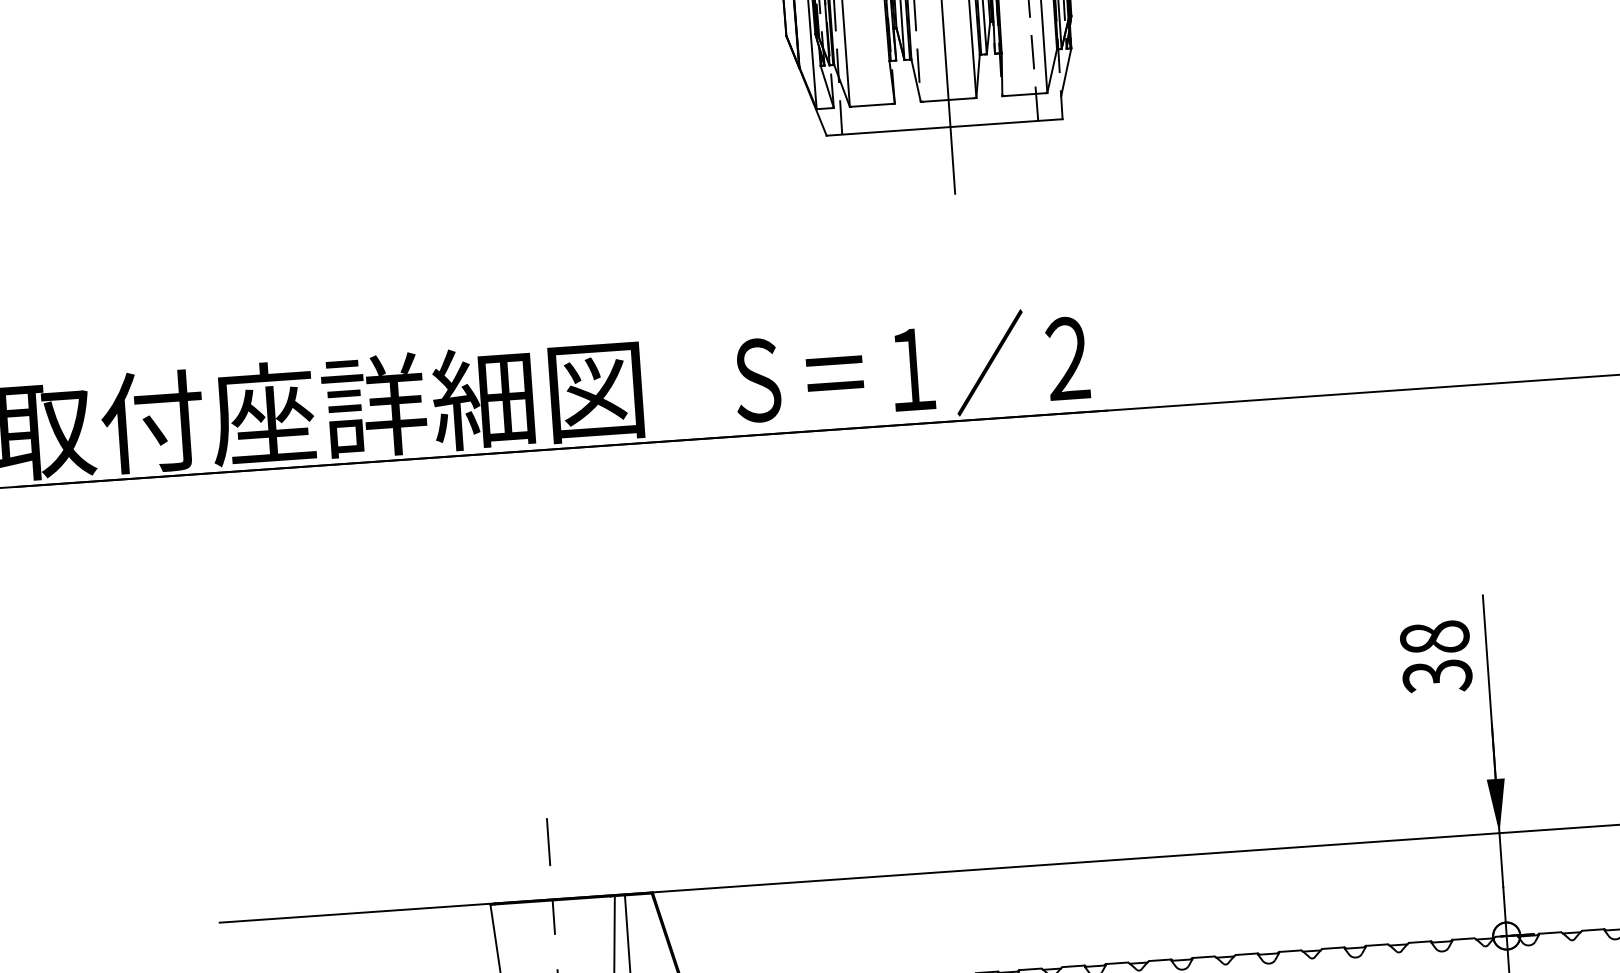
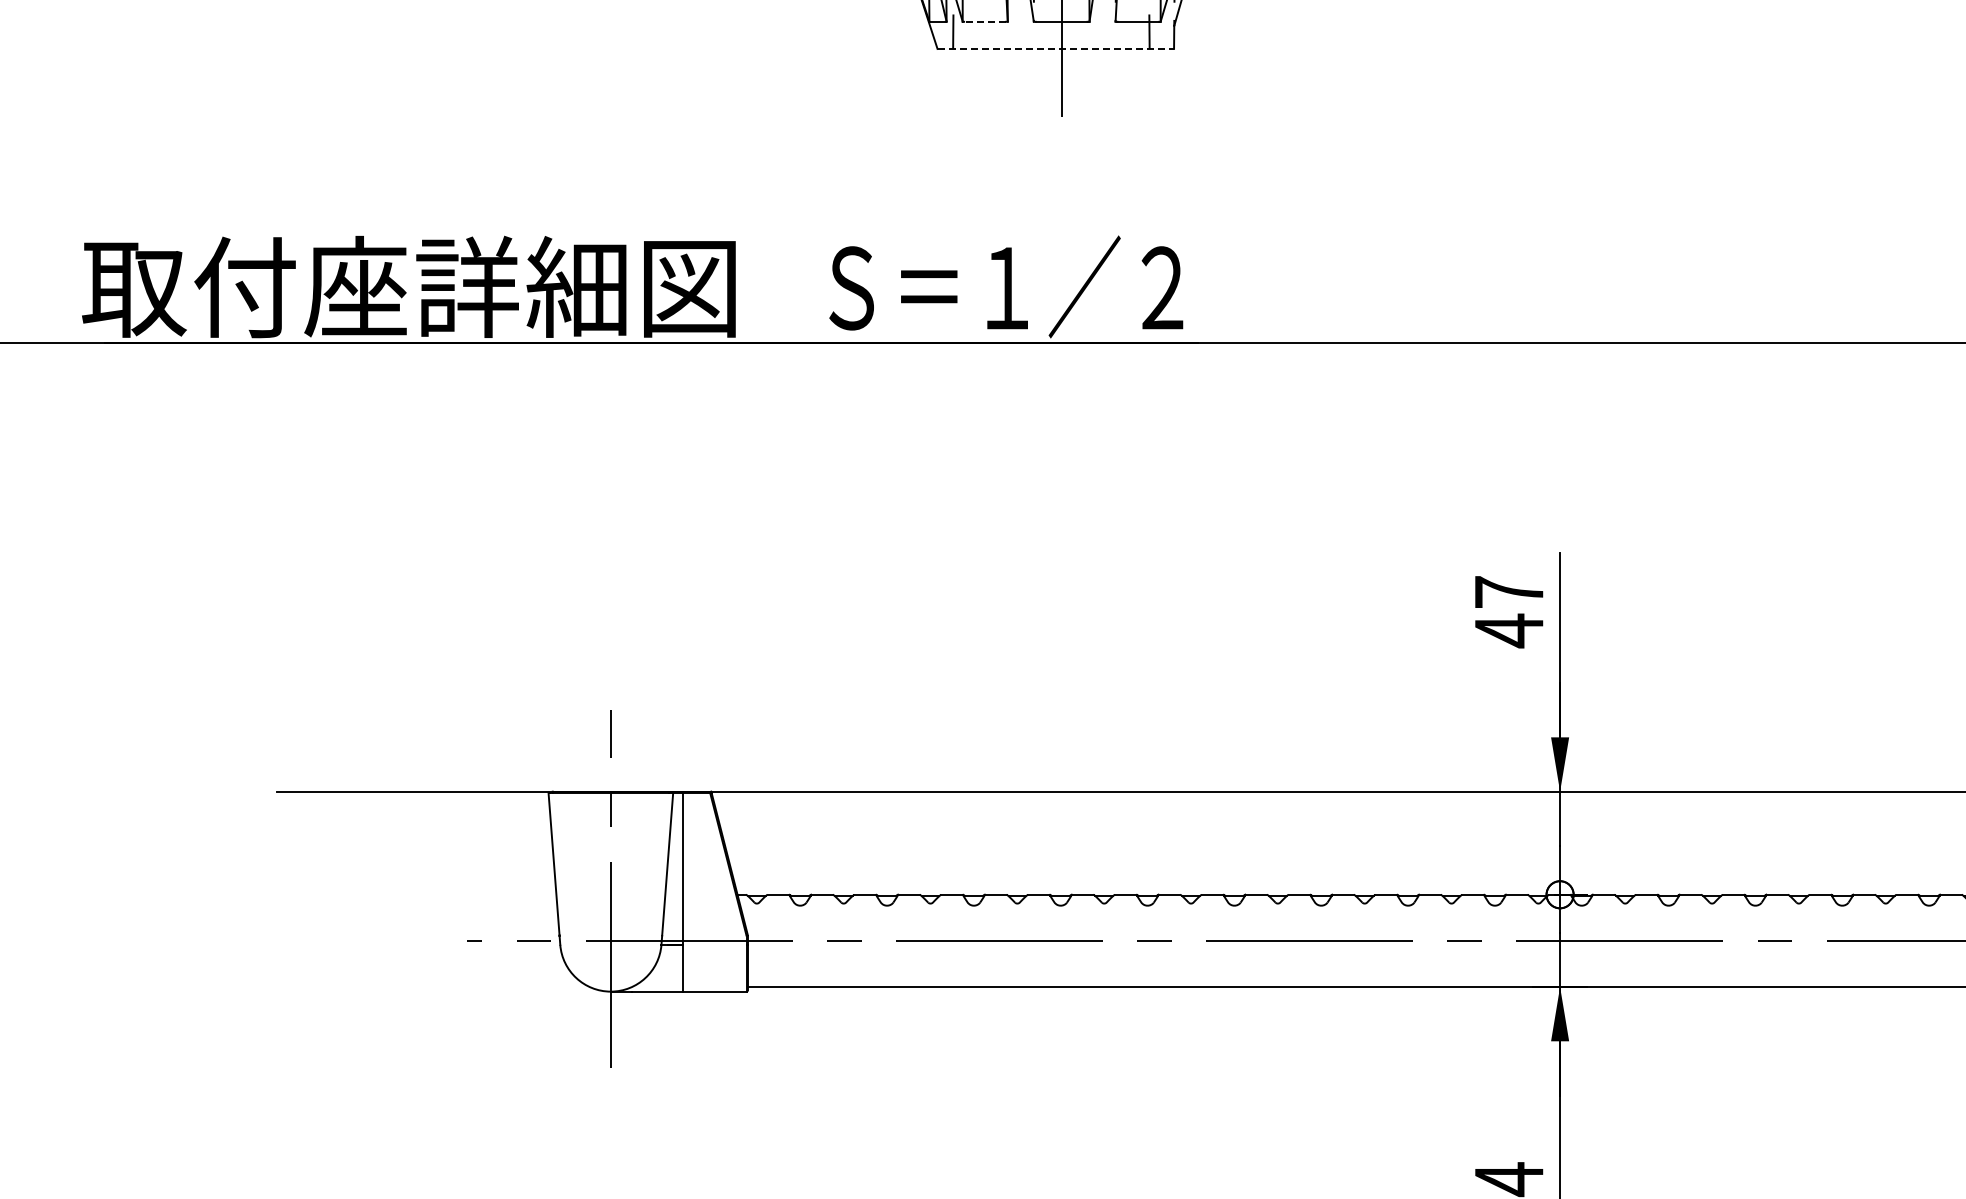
line: (872, 104) -> (985, 21), solid -> dashed
line: (945, 126) -> (1056, 48), solid -> dashed
text: (1436, 658) -> (1509, 612), 38 -> 47

